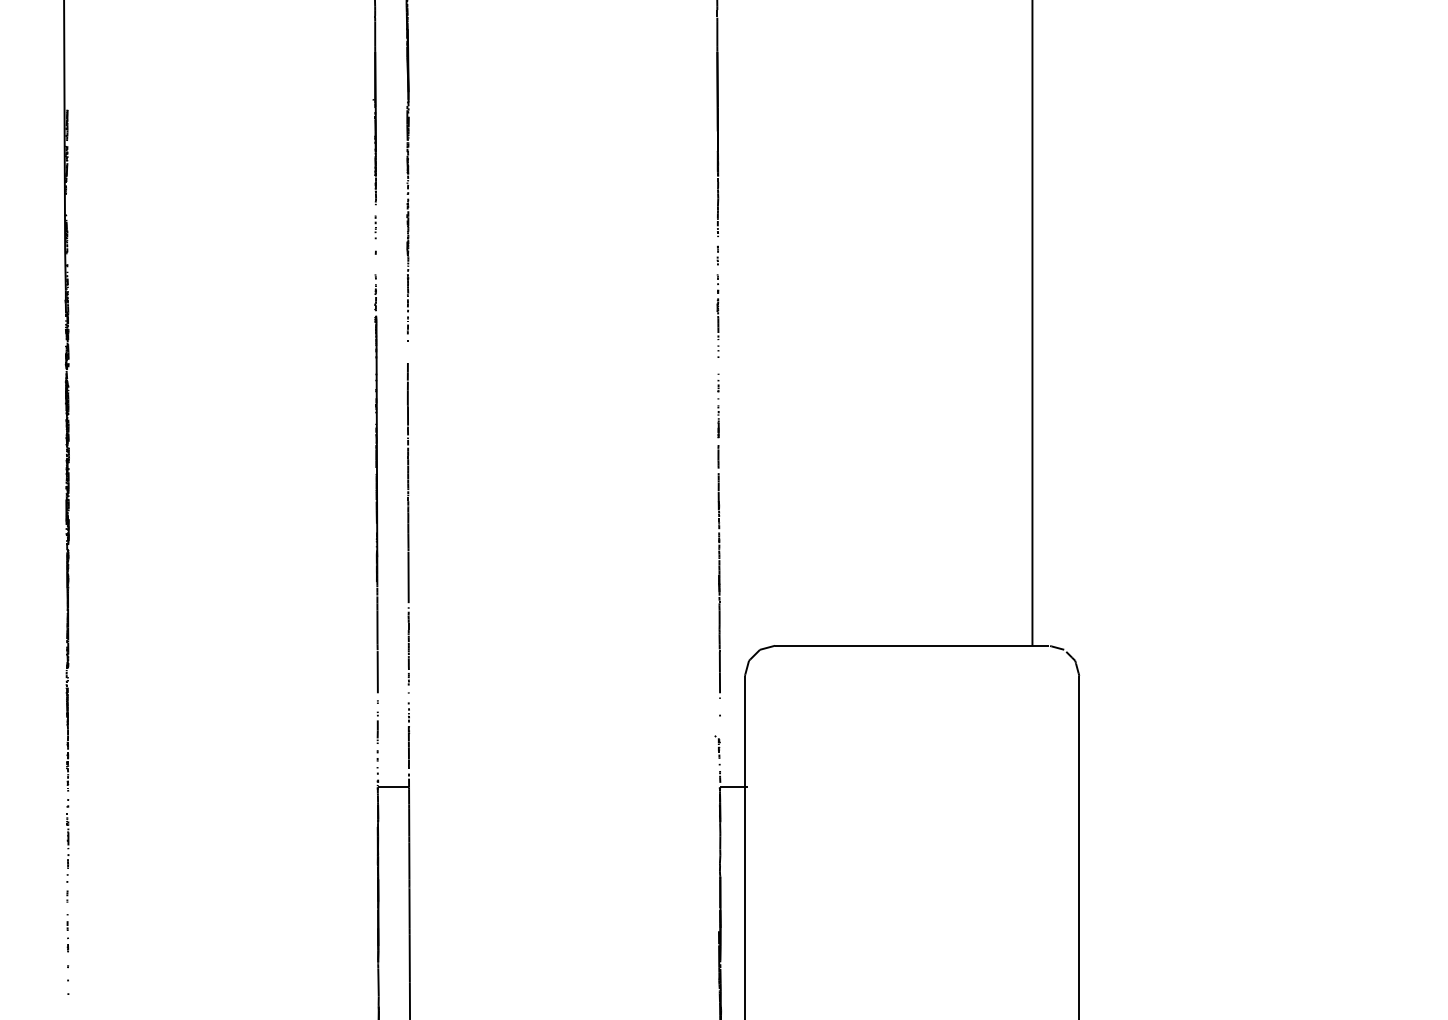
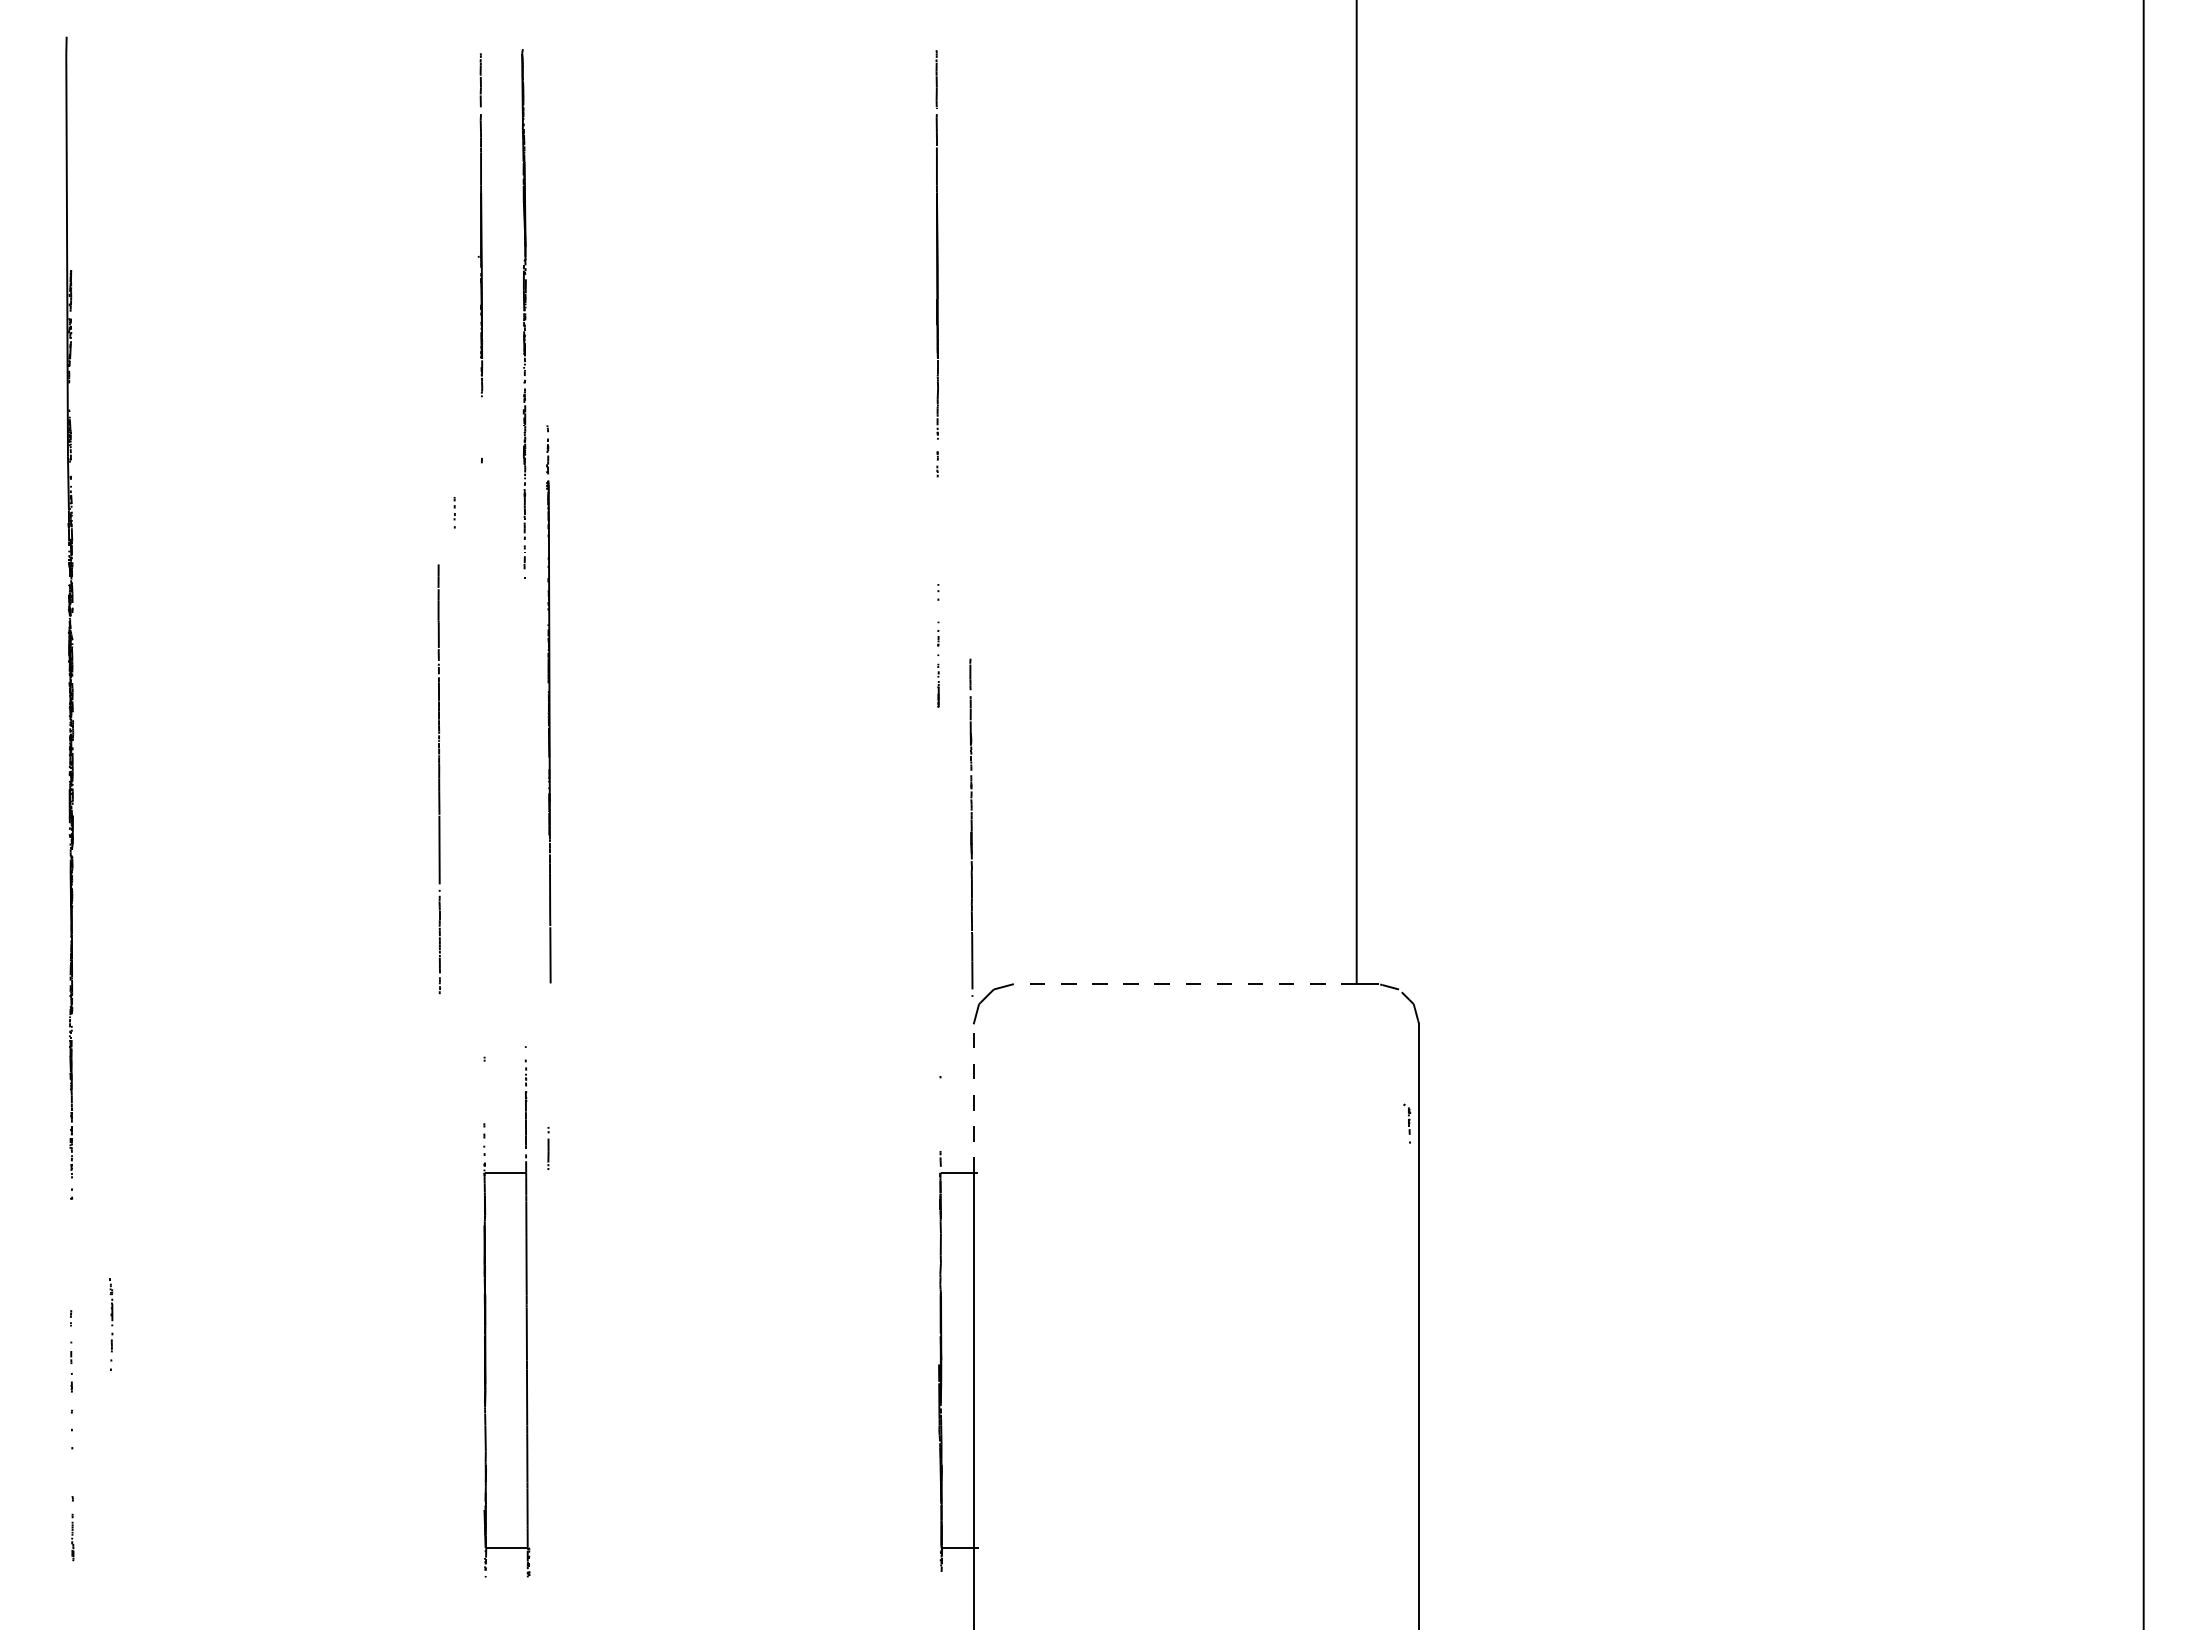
part: (375, 227) -> (454, 512), moved
part: (717, 306) -> (937, 532), removed
line: (376, 483) -> (548, 704), moved
line: (407, 524) -> (438, 779), moved
line: (719, 571) -> (971, 827), moved
line: (903, 646) -> (1184, 984), solid -> dashed
line: (377, 727) -> (548, 1148), moved
line: (744, 731) -> (973, 1098), solid -> dashed
part: (717, 750) -> (1407, 1123), moved
part: (67, 847) -> (111, 1324), moved

